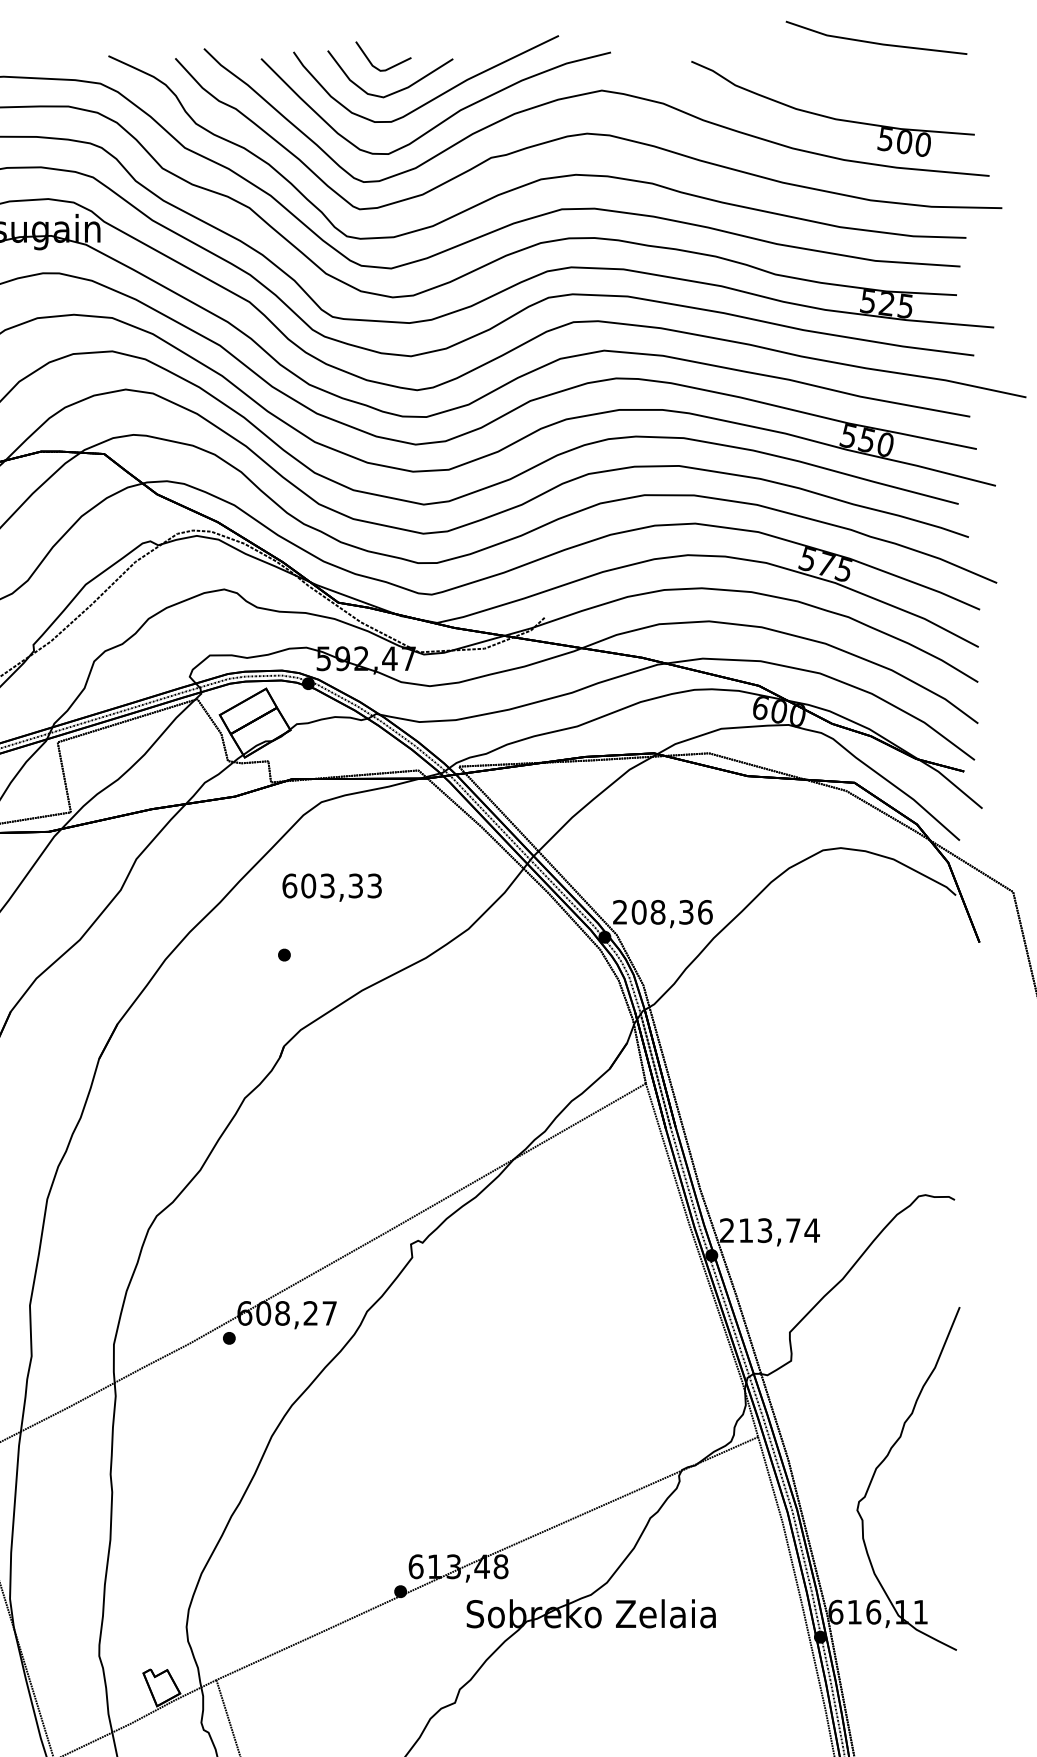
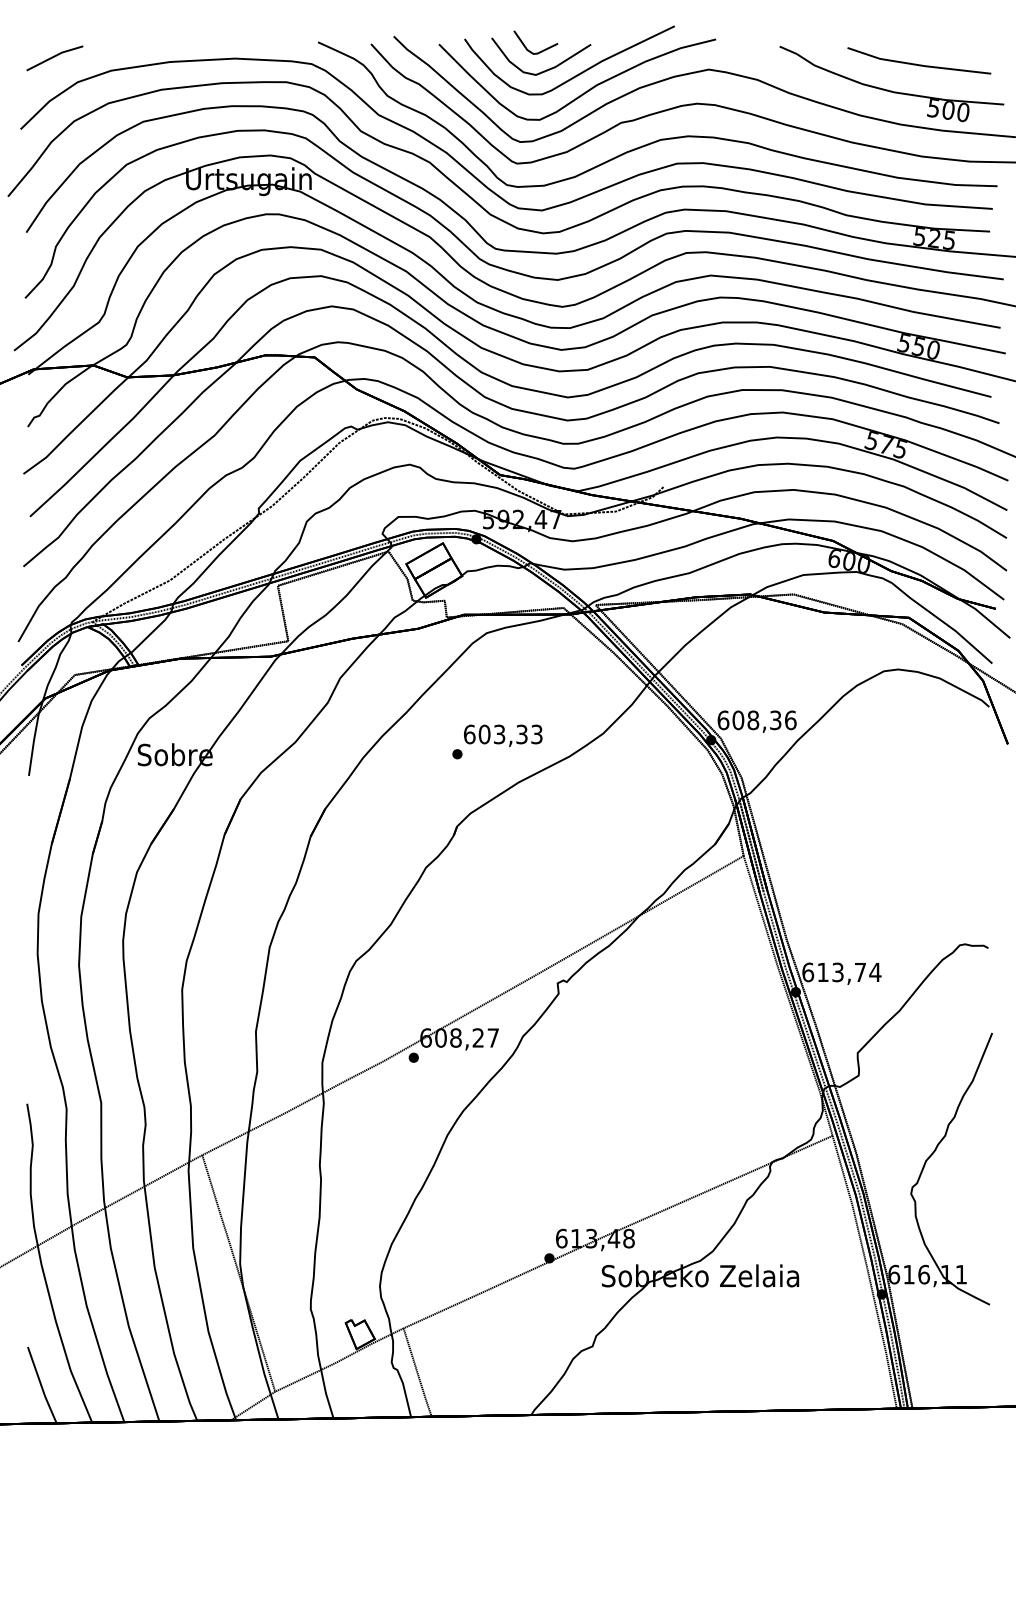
line: (876, 42) -> (919, 64), moved
text: (332, 887) -> (503, 735), moved
text: (620, 912) -> (723, 720), 208,36 -> 608,36
text: (727, 1230) -> (808, 972), 213,74 -> 613,74

